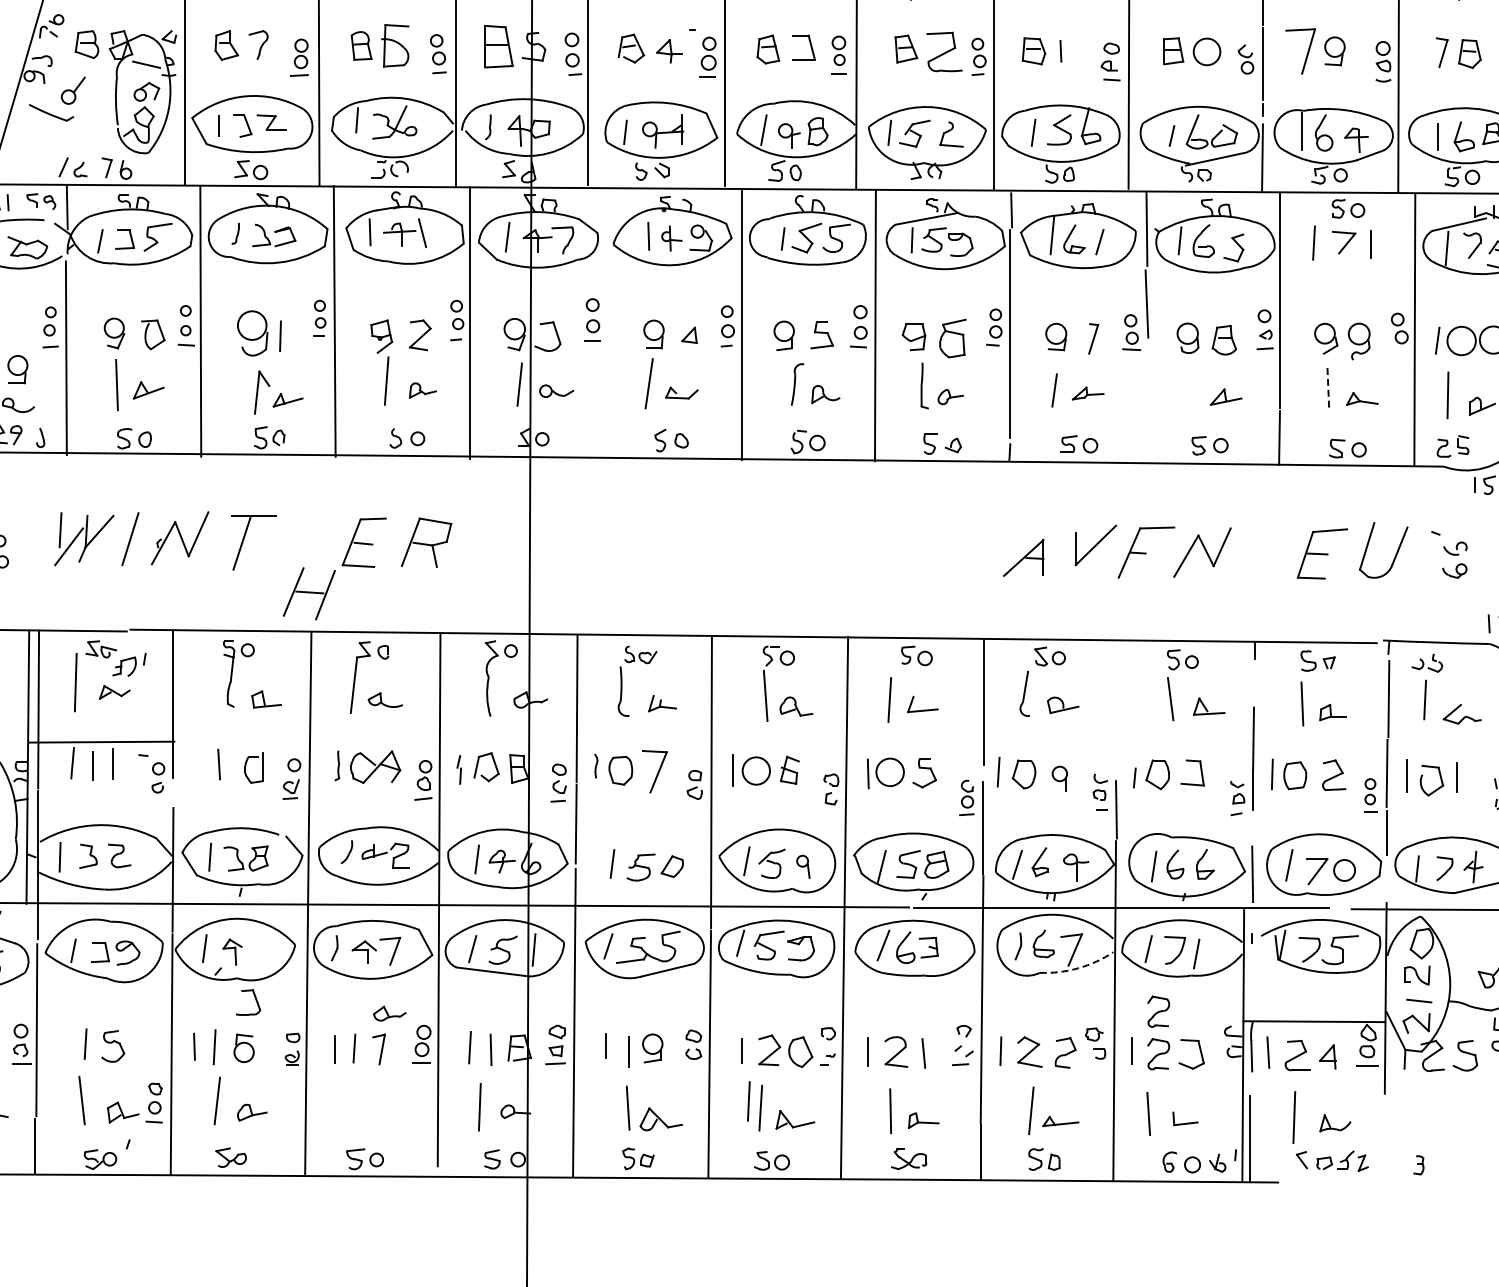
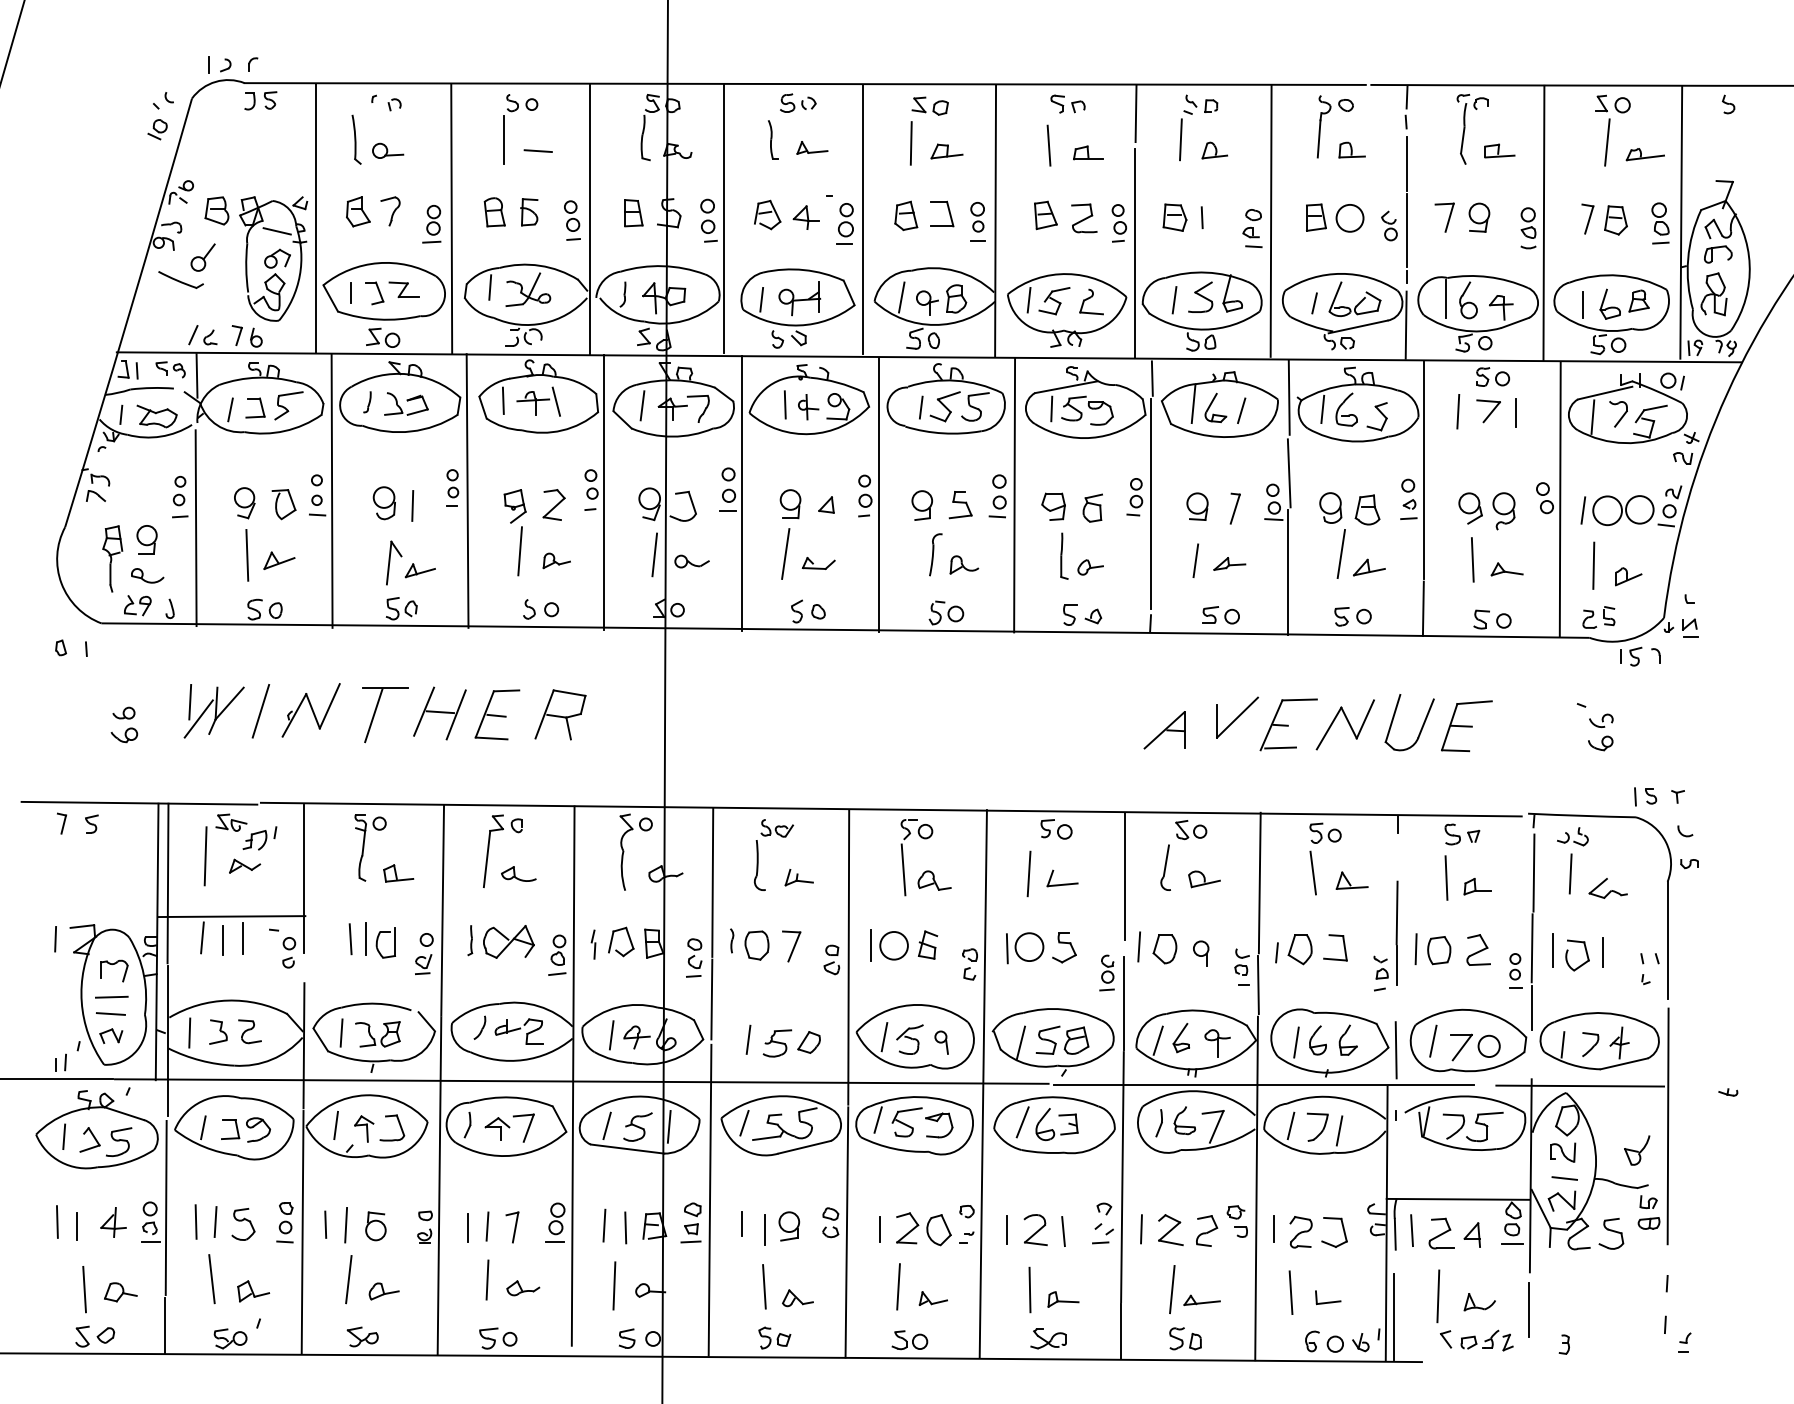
part: (395, 46) -> (529, 212), size x0.62
part: (498, 47) -> (633, 213), size x0.62
part: (1300, 51) -> (1444, 217), size x0.62
part: (944, 52) -> (1084, 218), size x0.71
line: (606, 322) -> (742, 492), added
part: (251, 333) -> (383, 503), size x0.71
part: (952, 337) -> (1092, 507), size x0.71
line: (1197, 384) -> (1340, 554), added
line: (1328, 389) -> (1472, 559), dashed -> solid
line: (1145, 402) -> (1287, 572), added
part: (1395, 554) -> (1421, 726), moved
line: (1138, 575) -> (1280, 747), added
part: (308, 593) -> (439, 713), moved
line: (1117, 708) -> (1259, 882), added
line: (234, 764) -> (366, 939), added
part: (654, 771) -> (791, 946), size x0.71
arc: (1077, 968) -> (1219, 1145), dashed -> solid
part: (255, 1001) -> (399, 1126), moved
part: (1158, 1011) -> (1300, 1189), removed
part: (390, 1013) -> (523, 1288), moved
line: (65, 1043) -> (195, 1221), added
line: (748, 1100) -> (487, 1279), moved
part: (153, 1102) -> (284, 1222), moved
part: (660, 1119) -> (797, 1298), size x0.71
part: (794, 1119) -> (932, 1298), size x0.71
line: (1383, 1130) -> (1528, 1309), added

